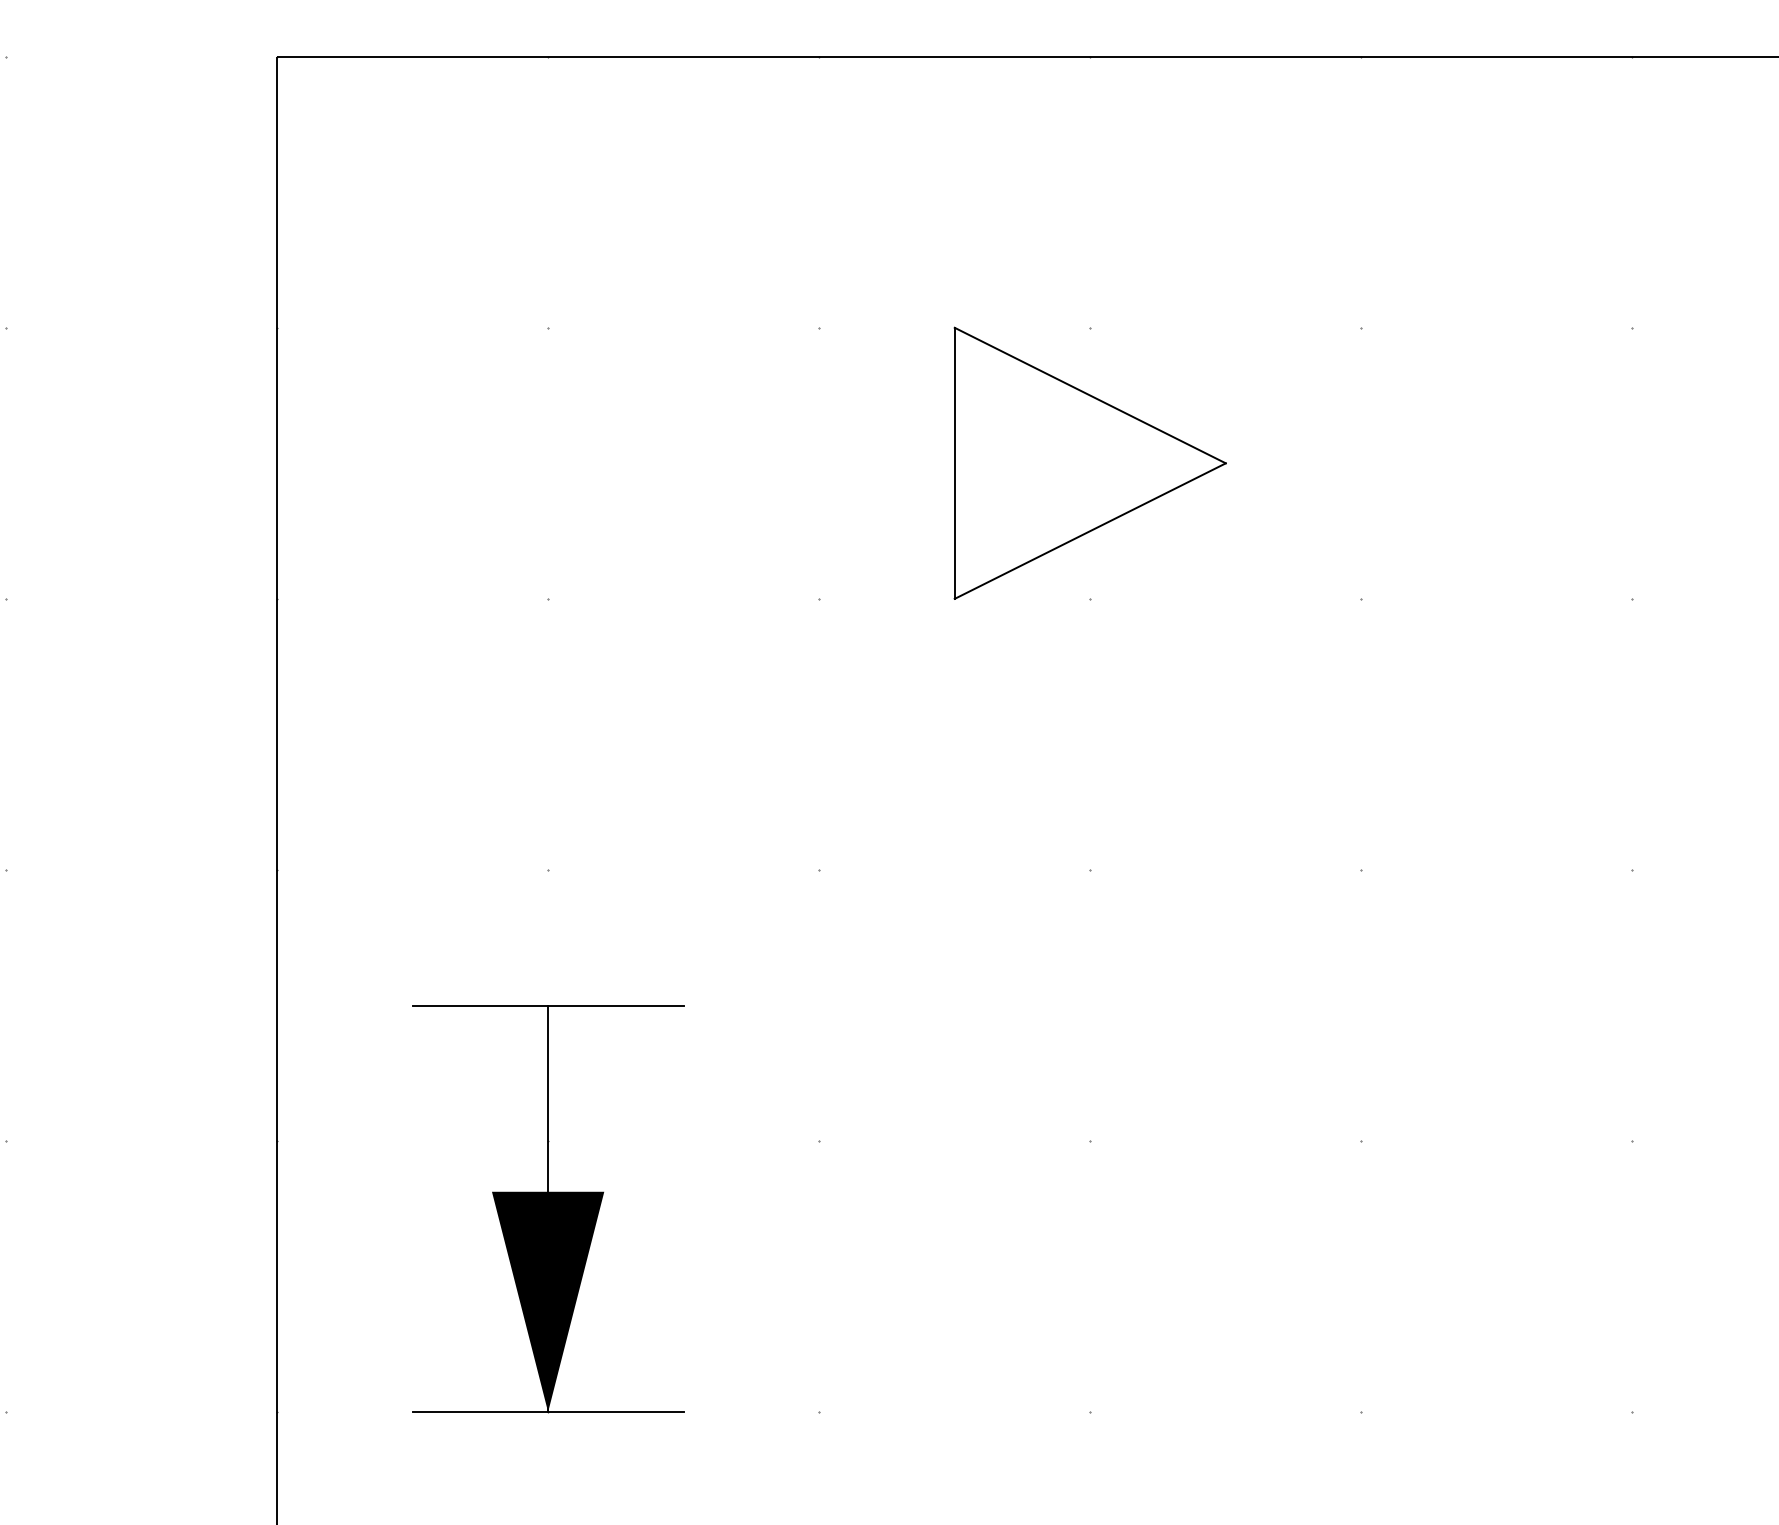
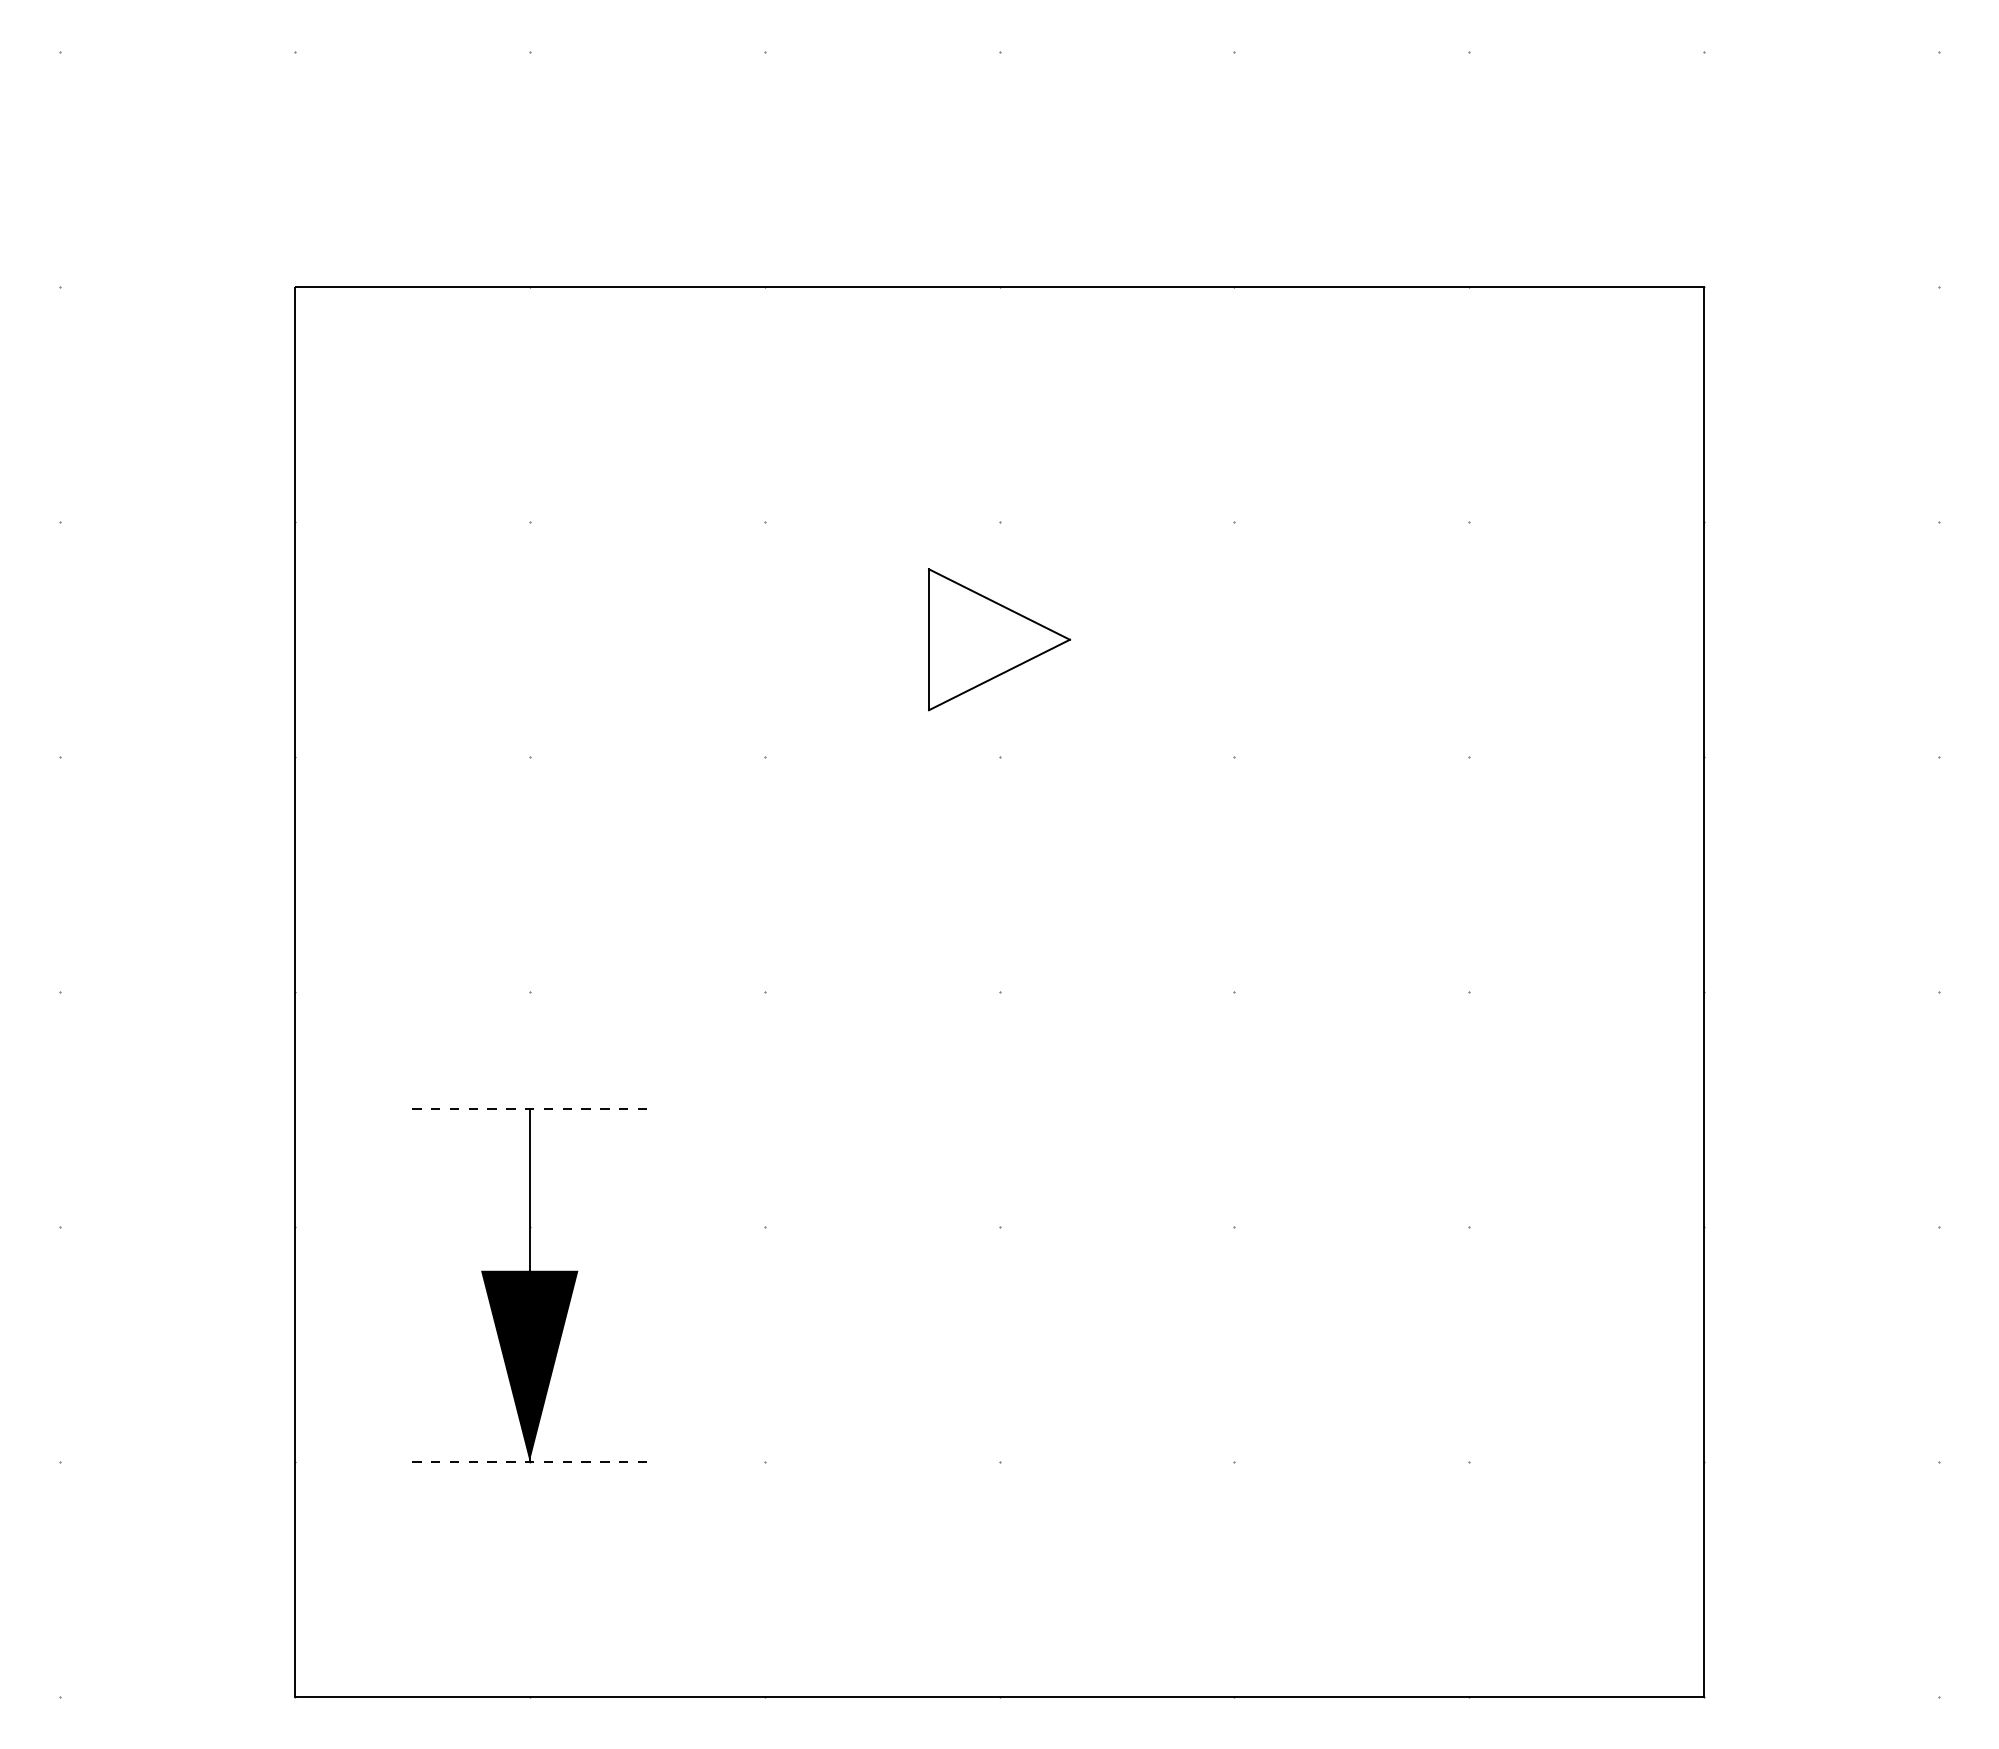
part: (1090, 463) -> (999, 639), size x0.6
line: (549, 1005) -> (530, 1109), solid -> dashed
line: (549, 1411) -> (530, 1461), solid -> dashed

